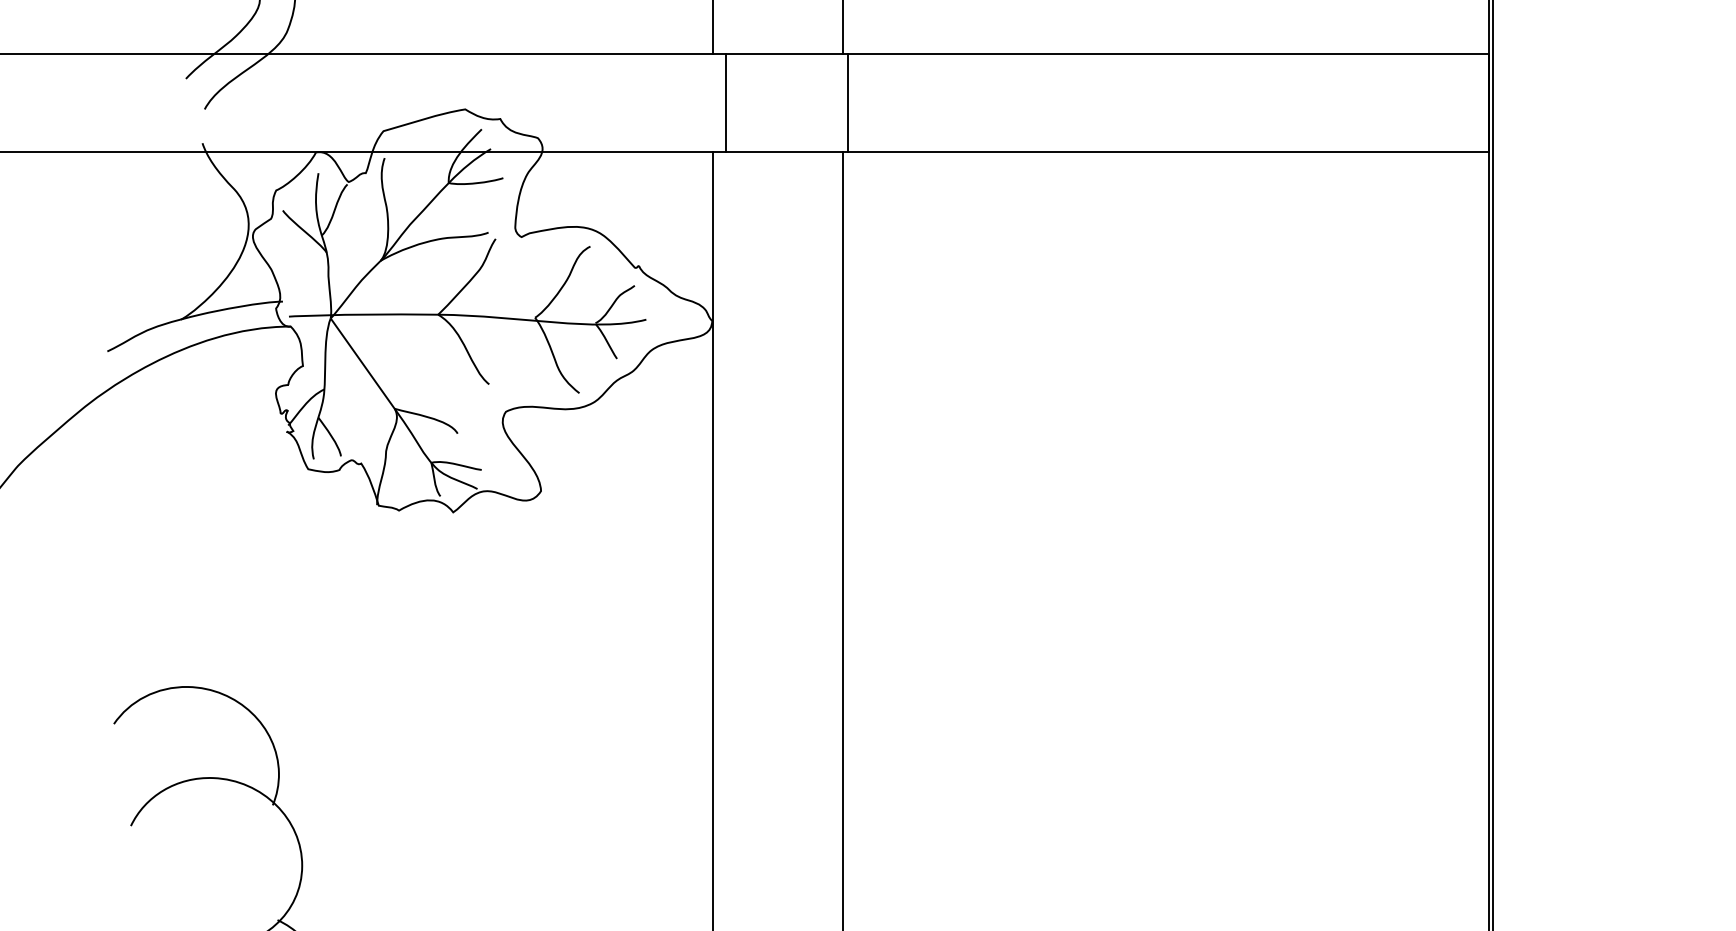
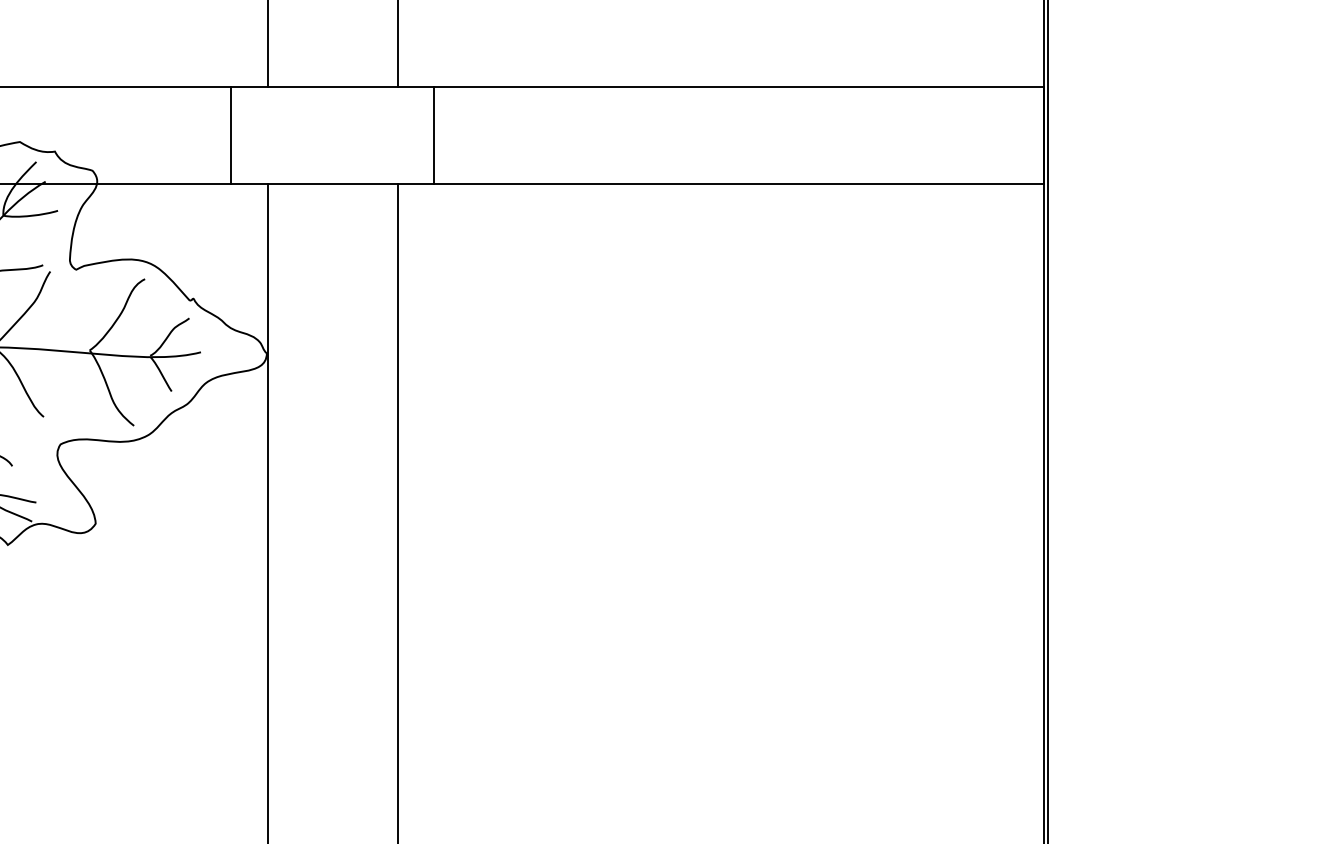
line: (725, 102) -> (231, 135), moved
line: (847, 102) -> (434, 135), moved

